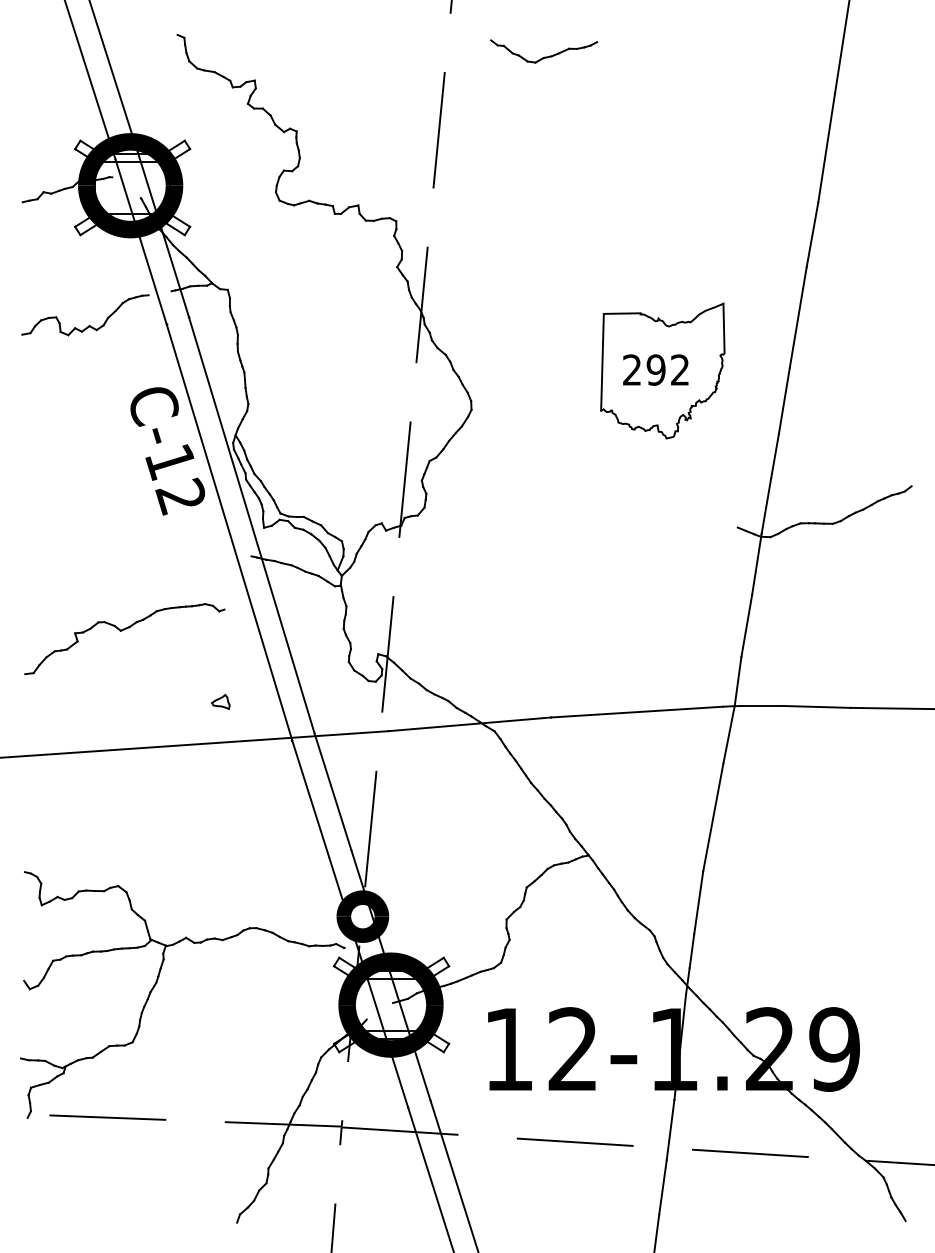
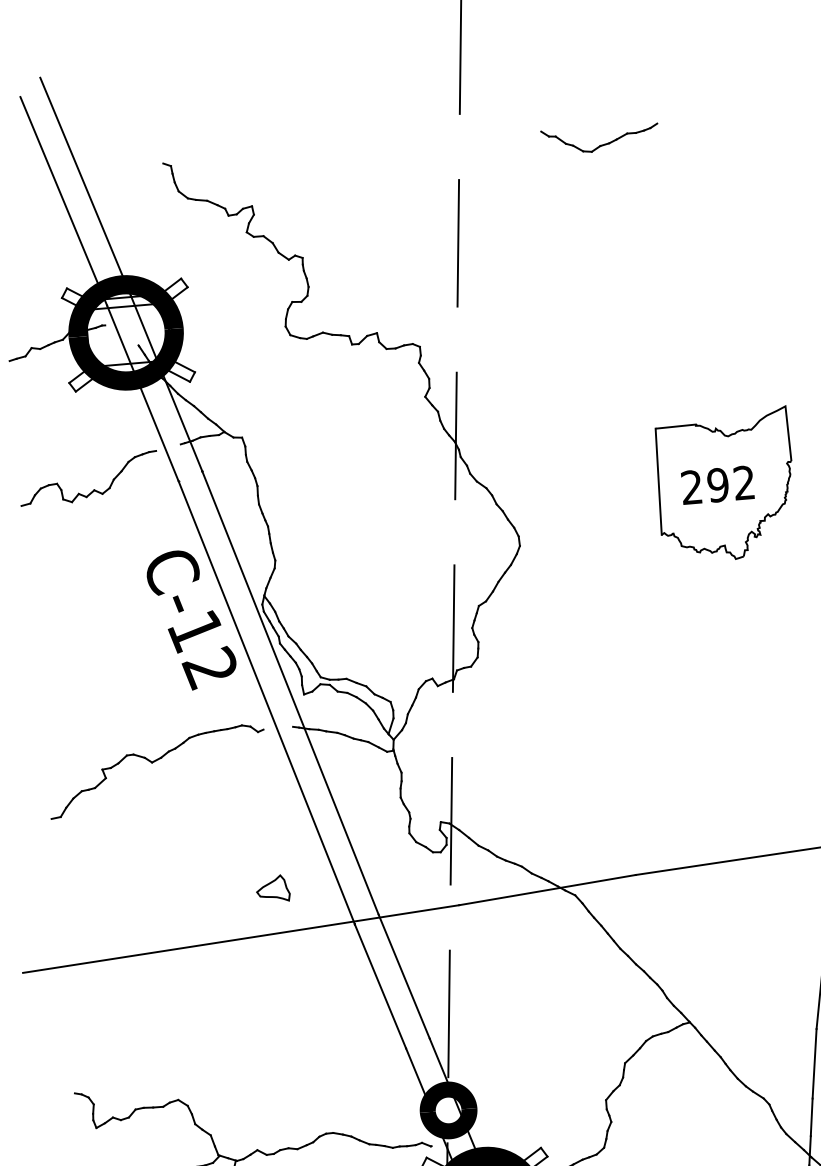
part: (544, 51) -> (600, 138), moved
part: (121, 631) -> (152, 763), moved
part: (220, 701) -> (272, 888), size x1.67

